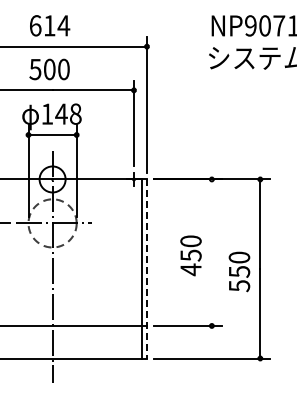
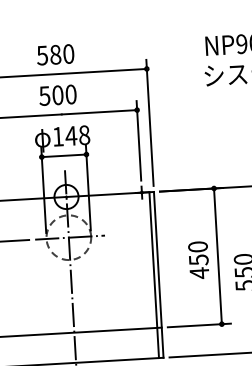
text: (49, 25) -> (55, 54), 614 -> 580
line: (211, 252) -> (217, 256), added
line: (147, 268) -> (159, 274), dashed -> solid

